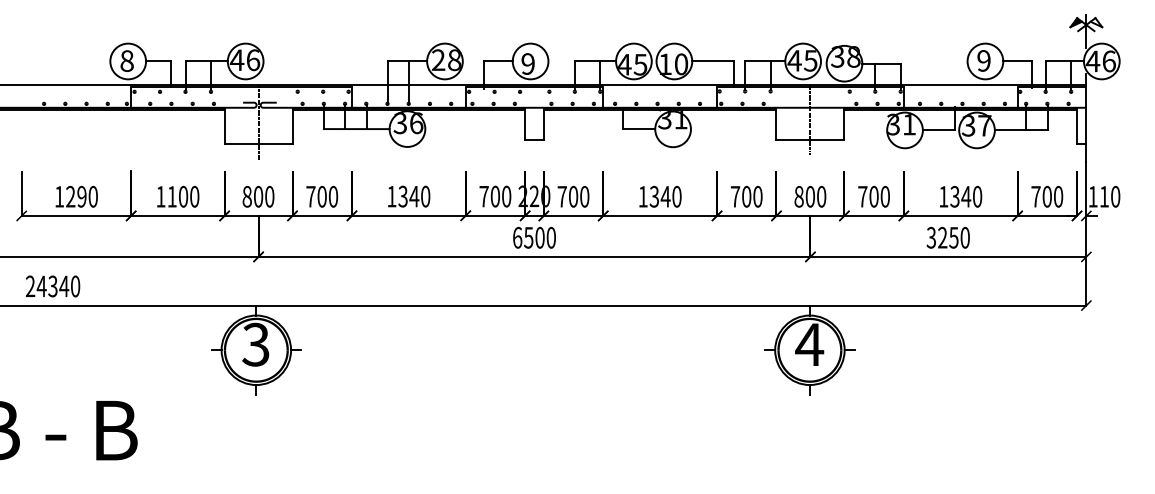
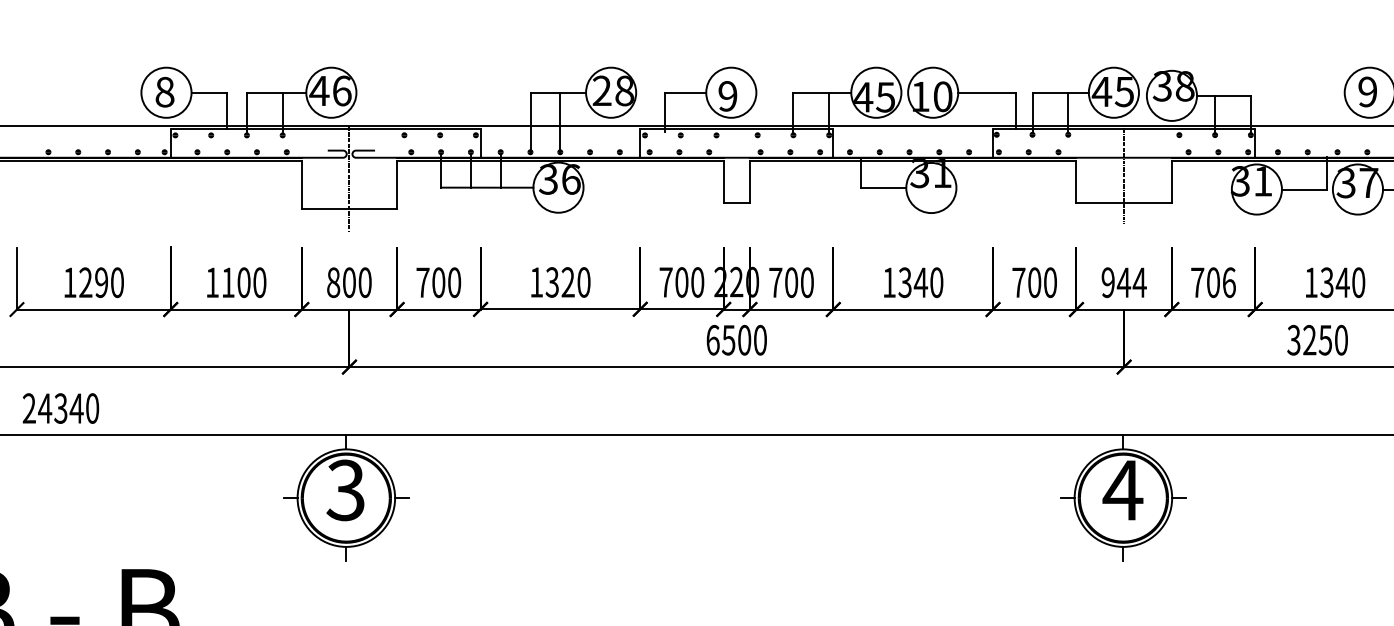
text: (414, 196) -> (568, 282), 1340 -> 1320
text: (810, 196) -> (1124, 282), 800 -> 944
text: (885, 196) -> (1229, 282), 700 -> 706

